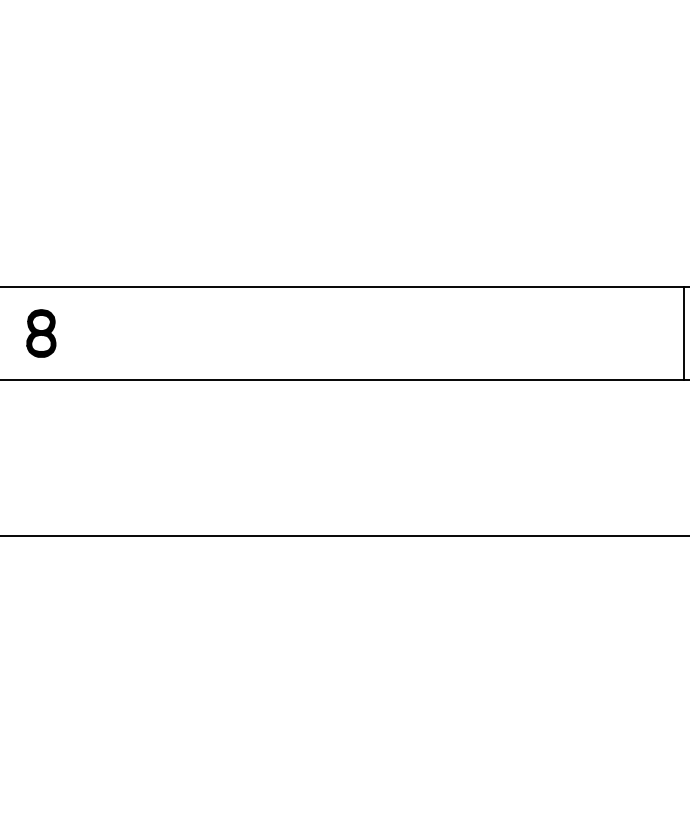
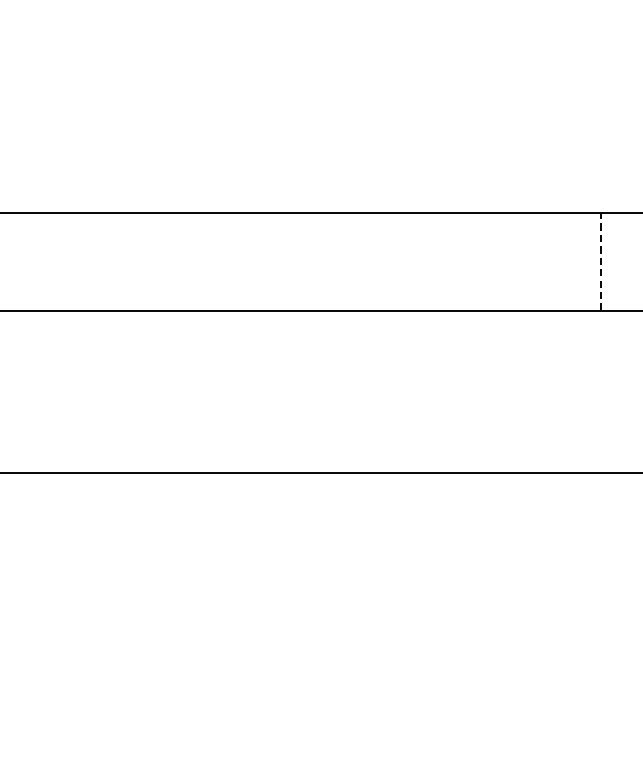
line: (684, 333) -> (601, 262), solid -> dashed

